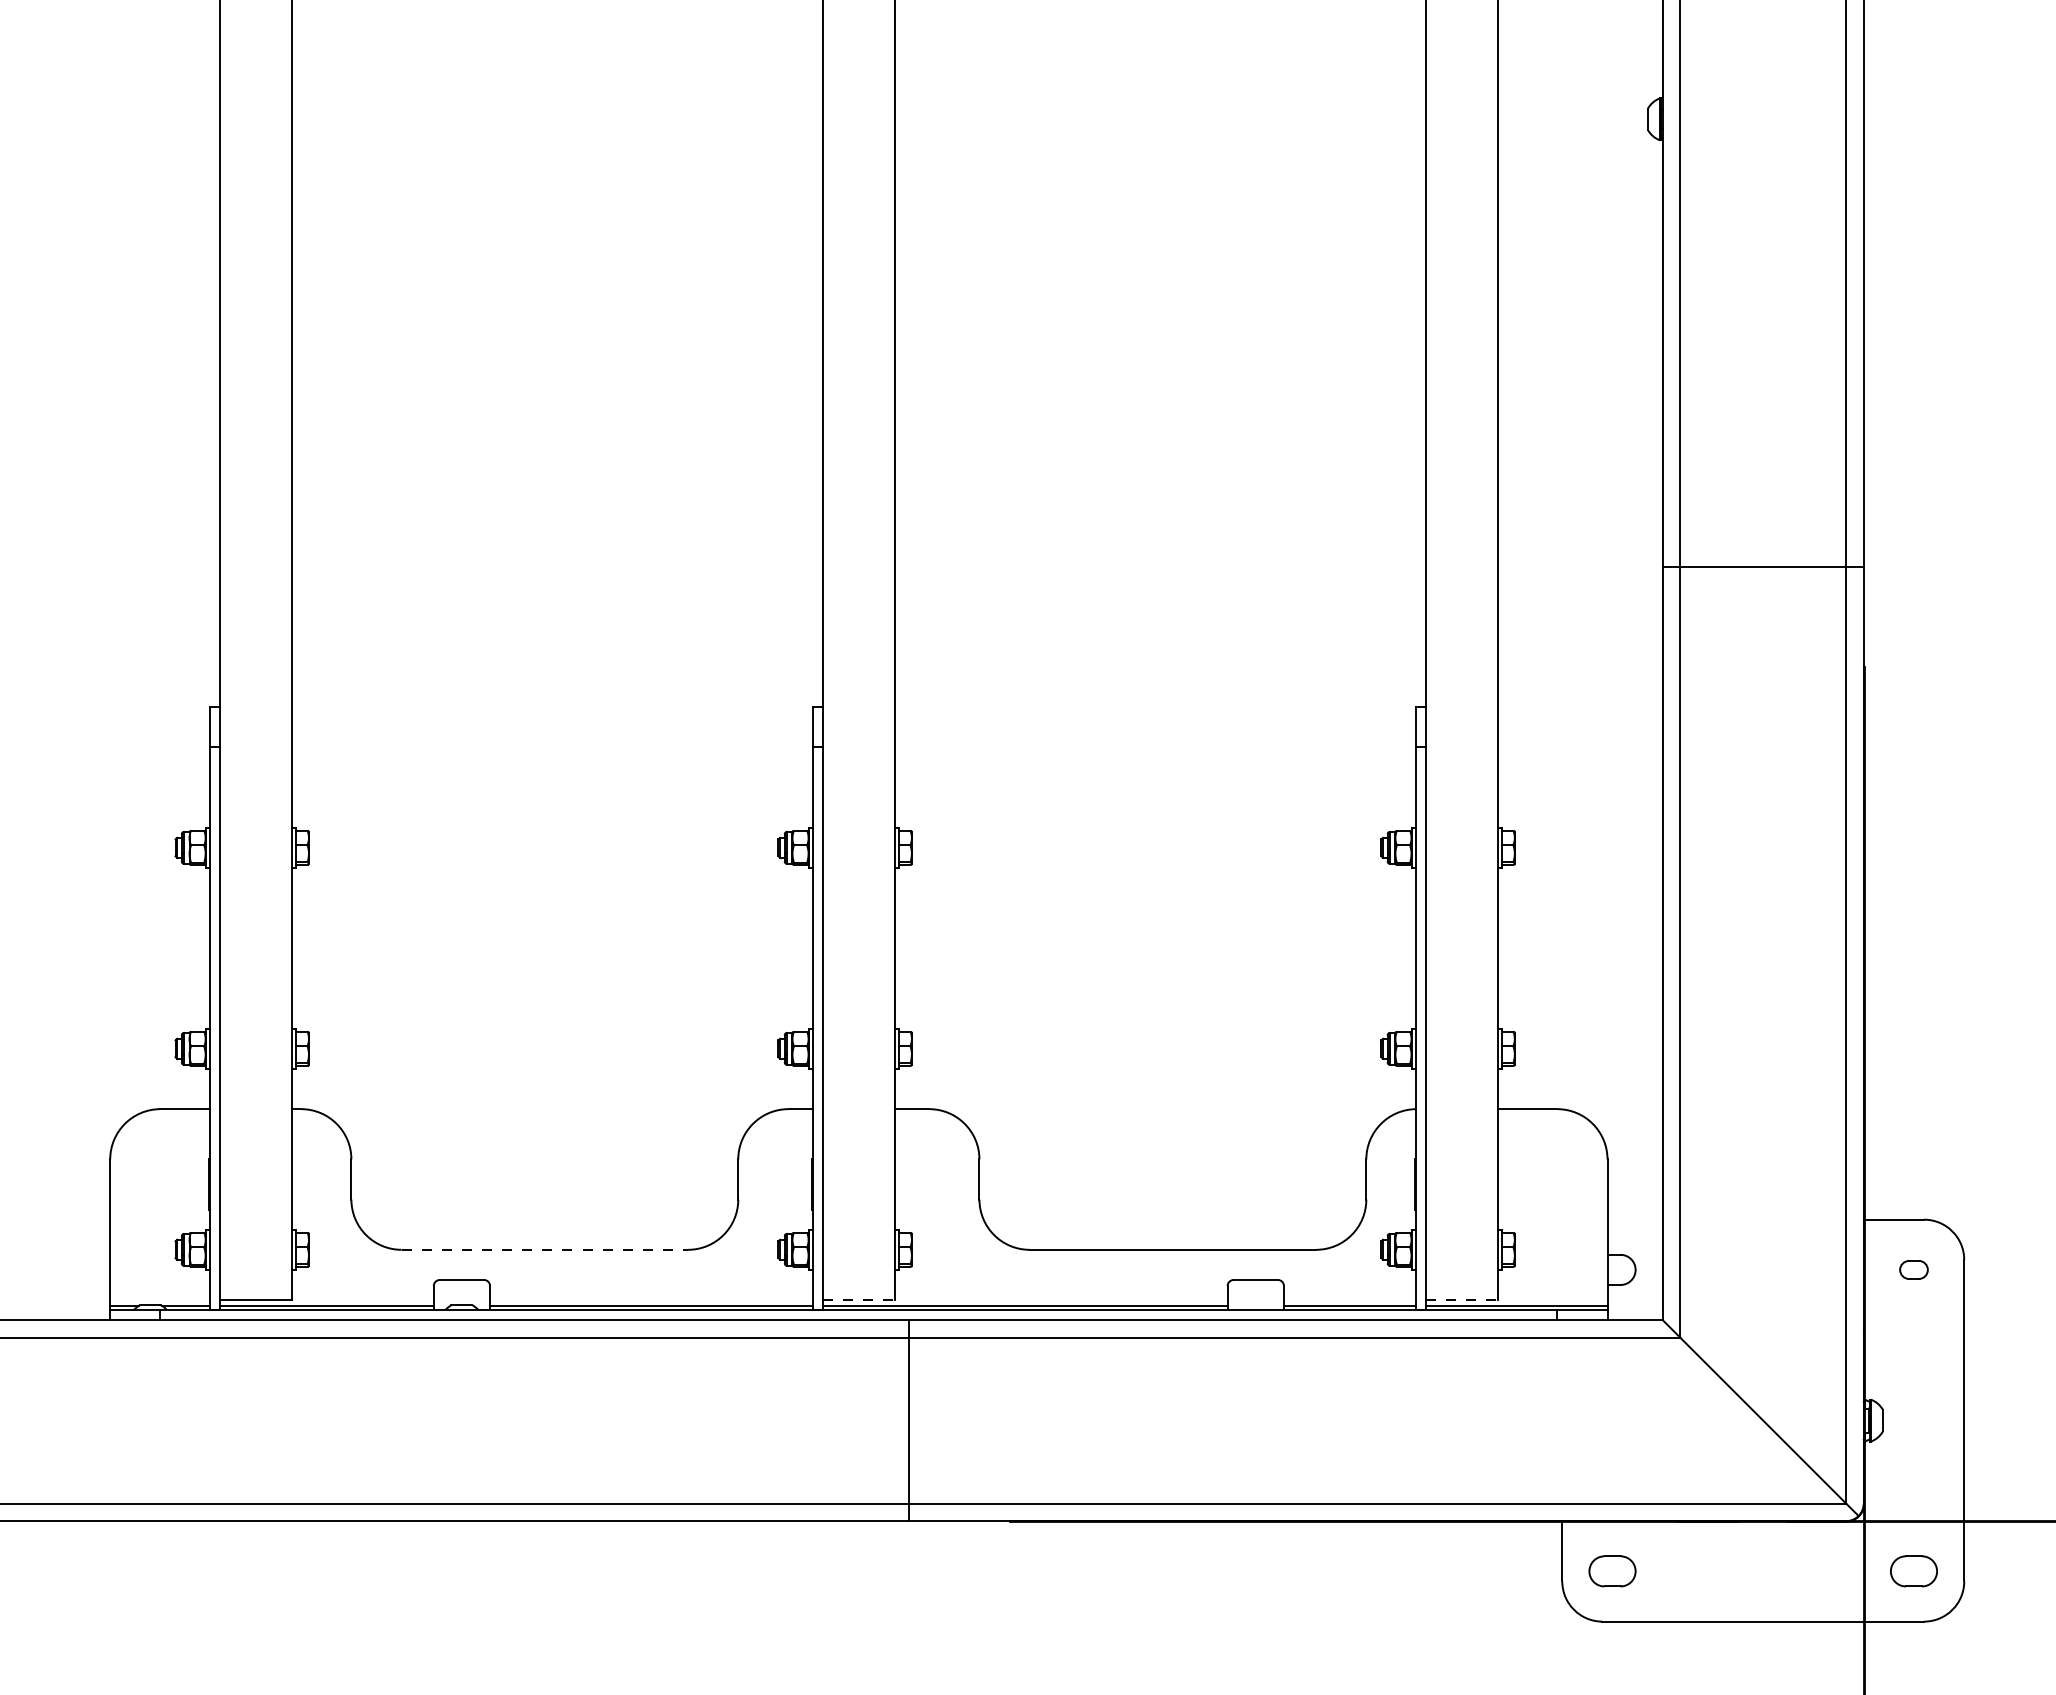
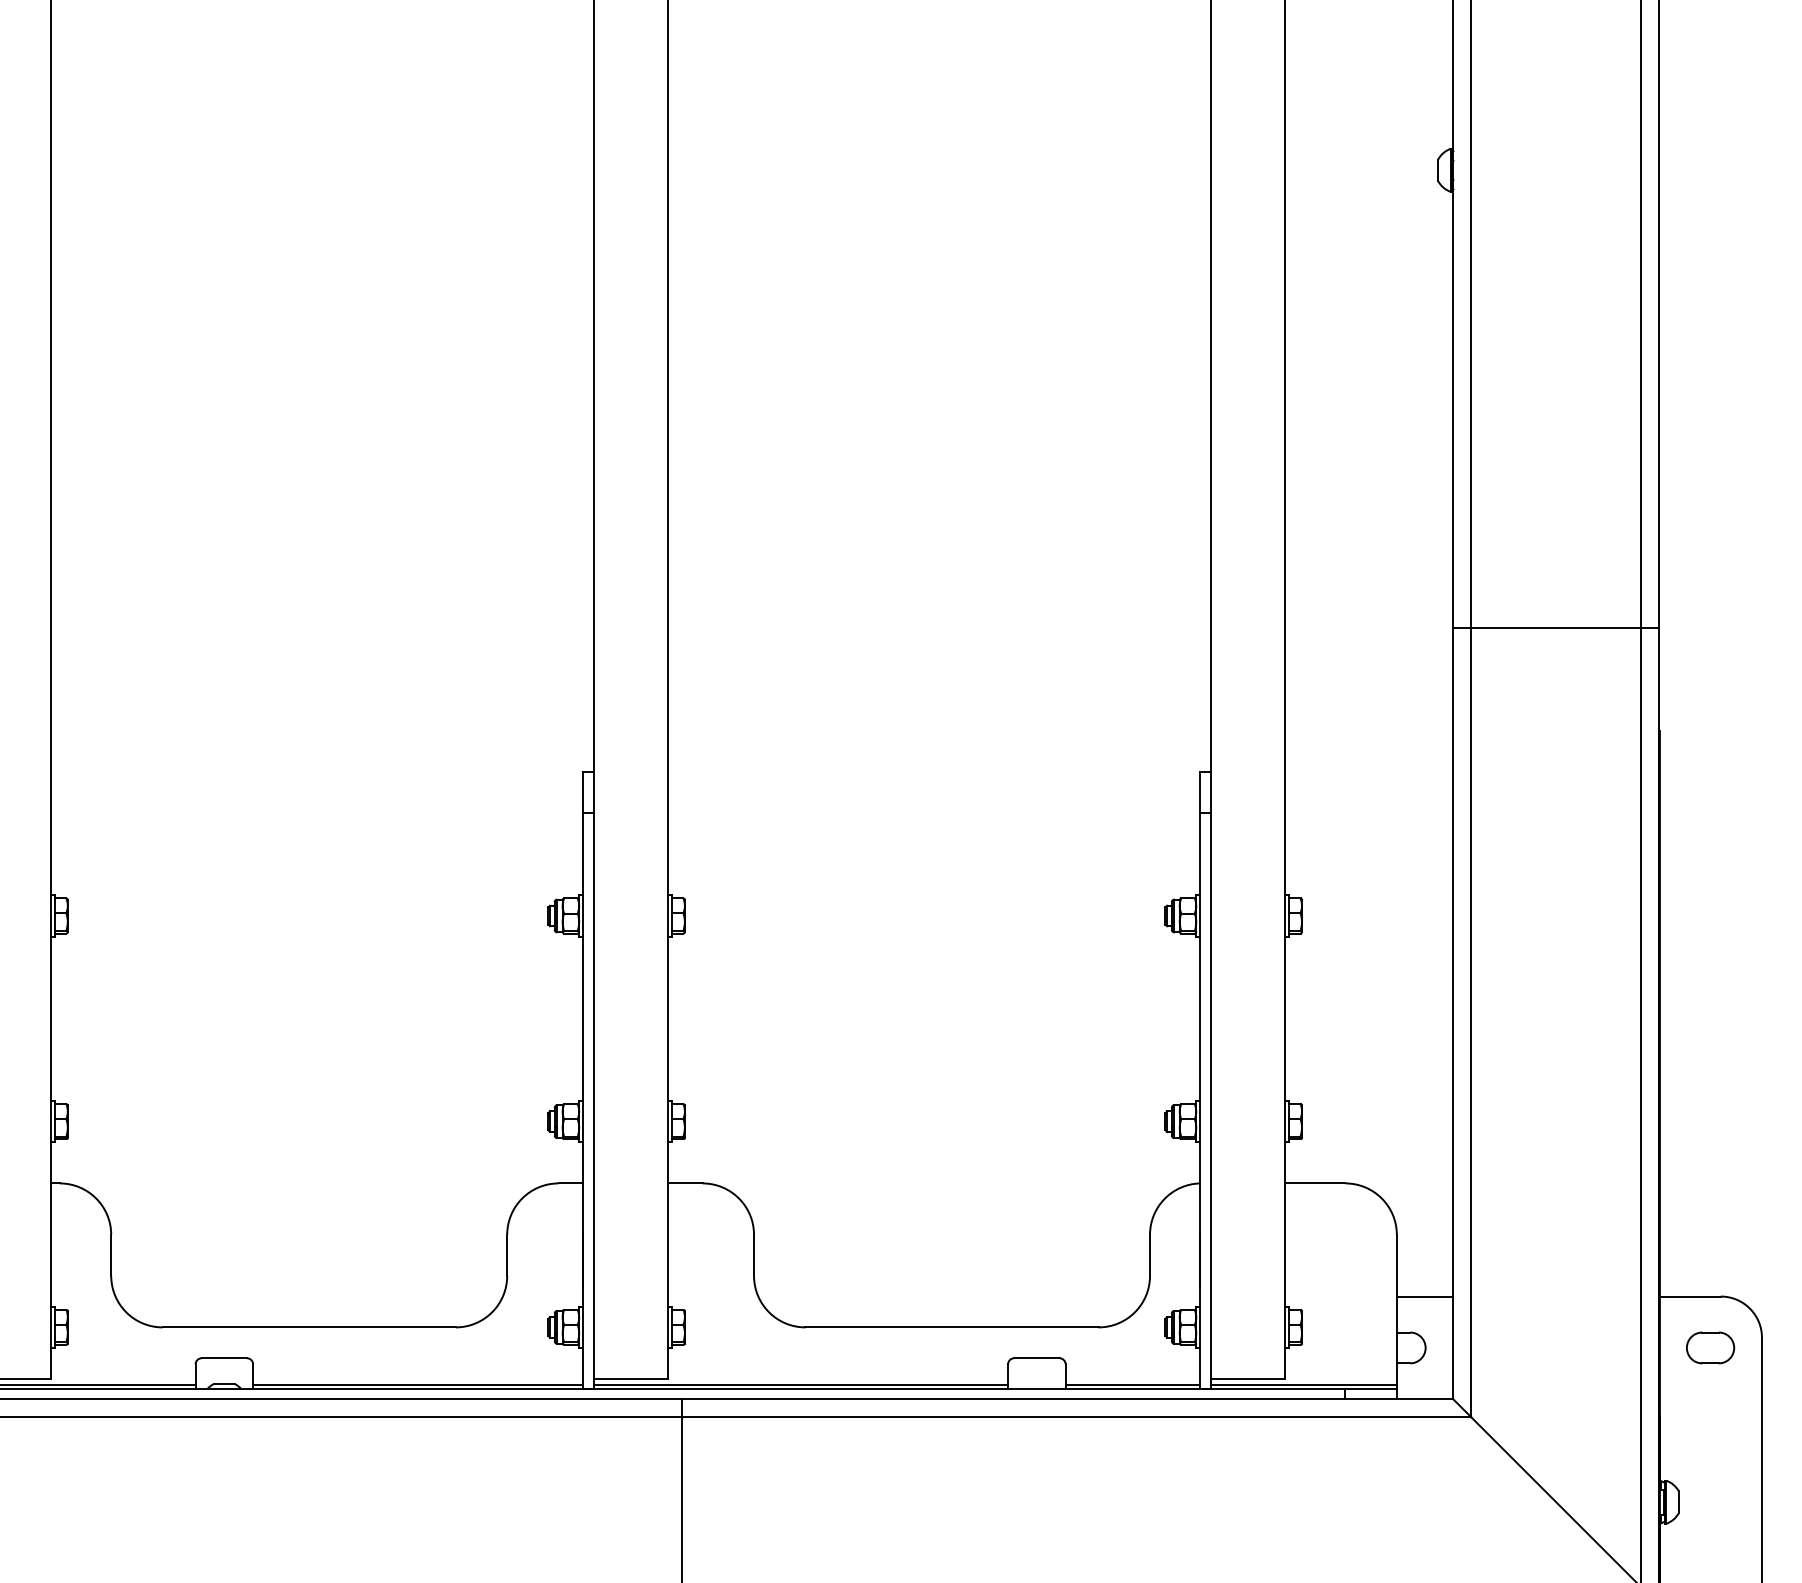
line: (1634, 1219) -> (1424, 1296), added
line: (545, 1249) -> (309, 1327), dashed -> solid
part: (1913, 1269) -> (1710, 1347), size x1.67
line: (859, 1300) -> (631, 1379), dashed -> solid
line: (1462, 1300) -> (1248, 1379), dashed -> solid

